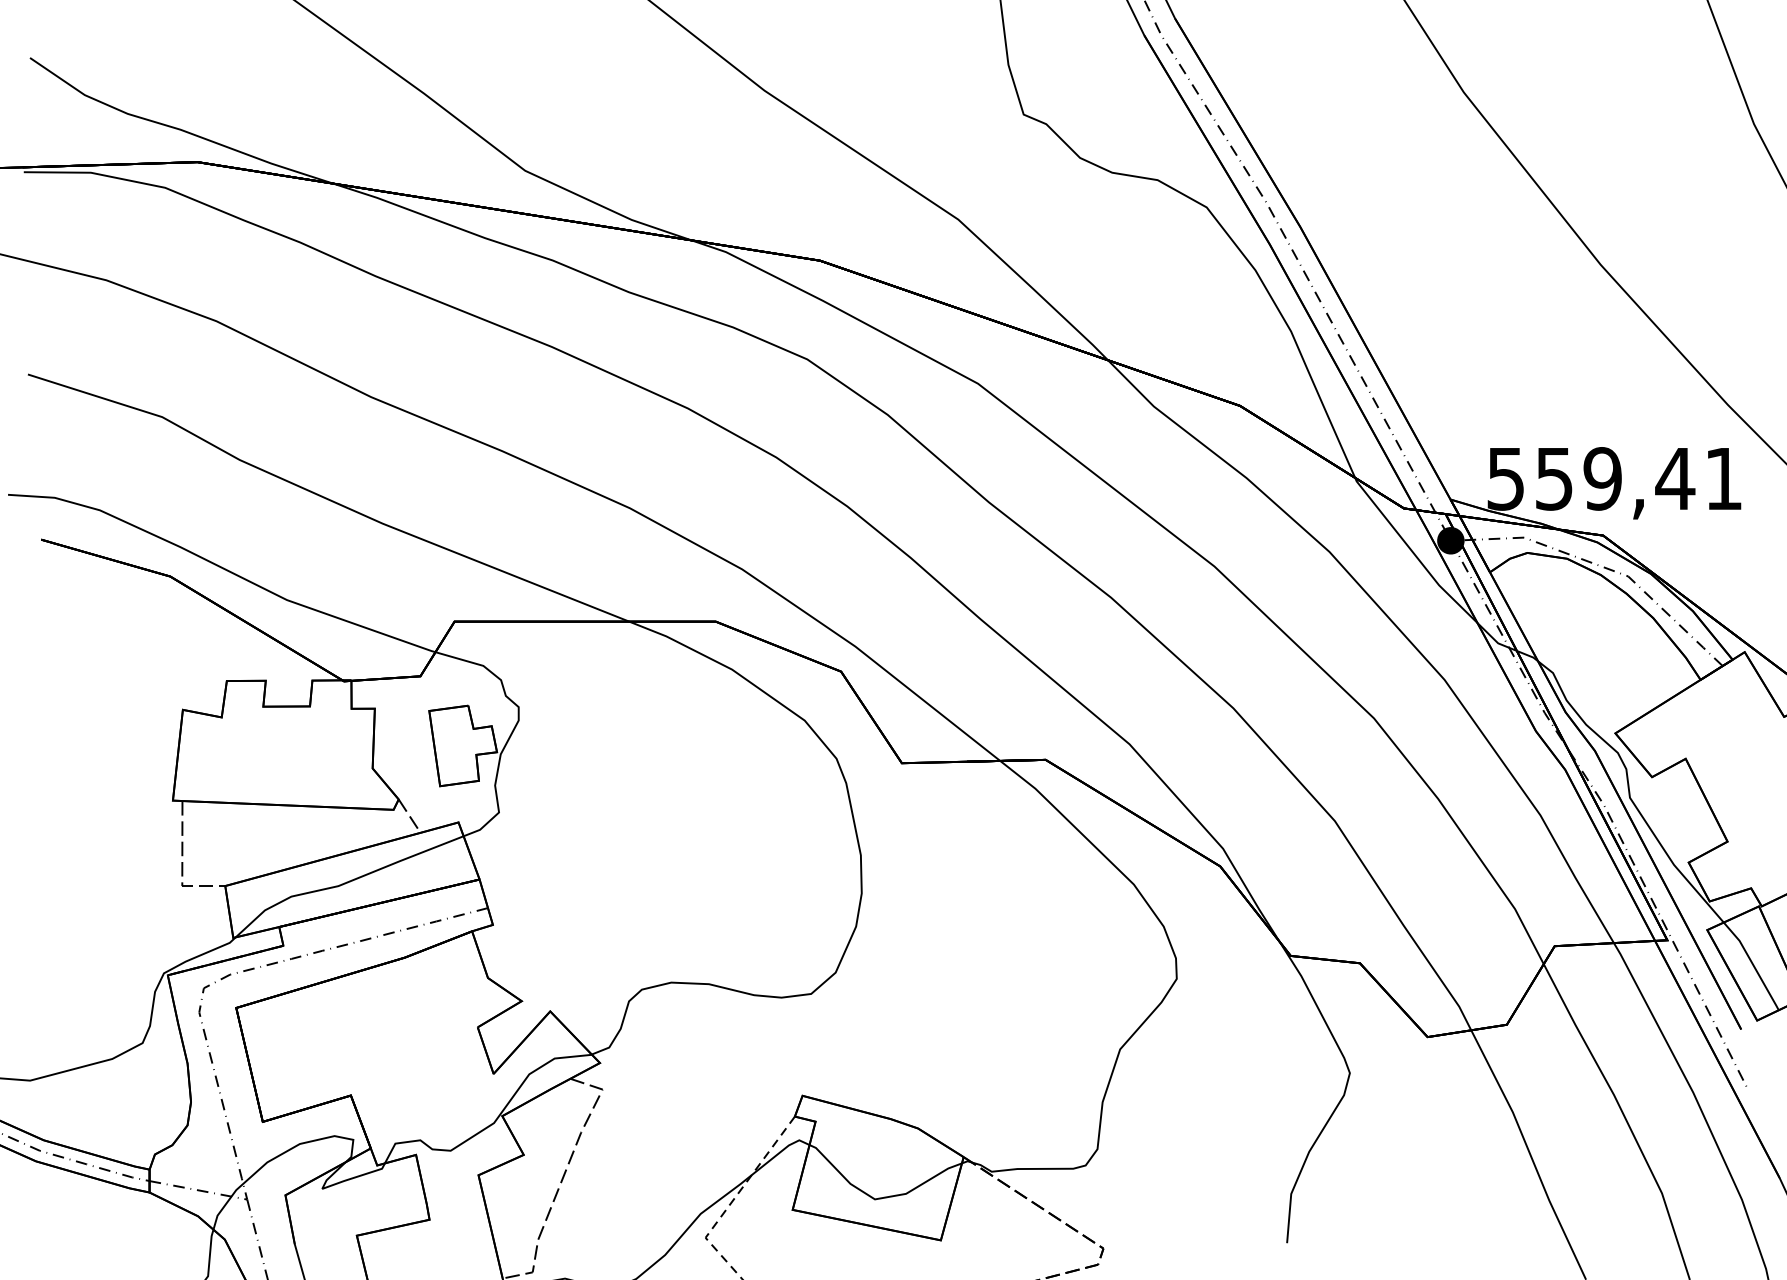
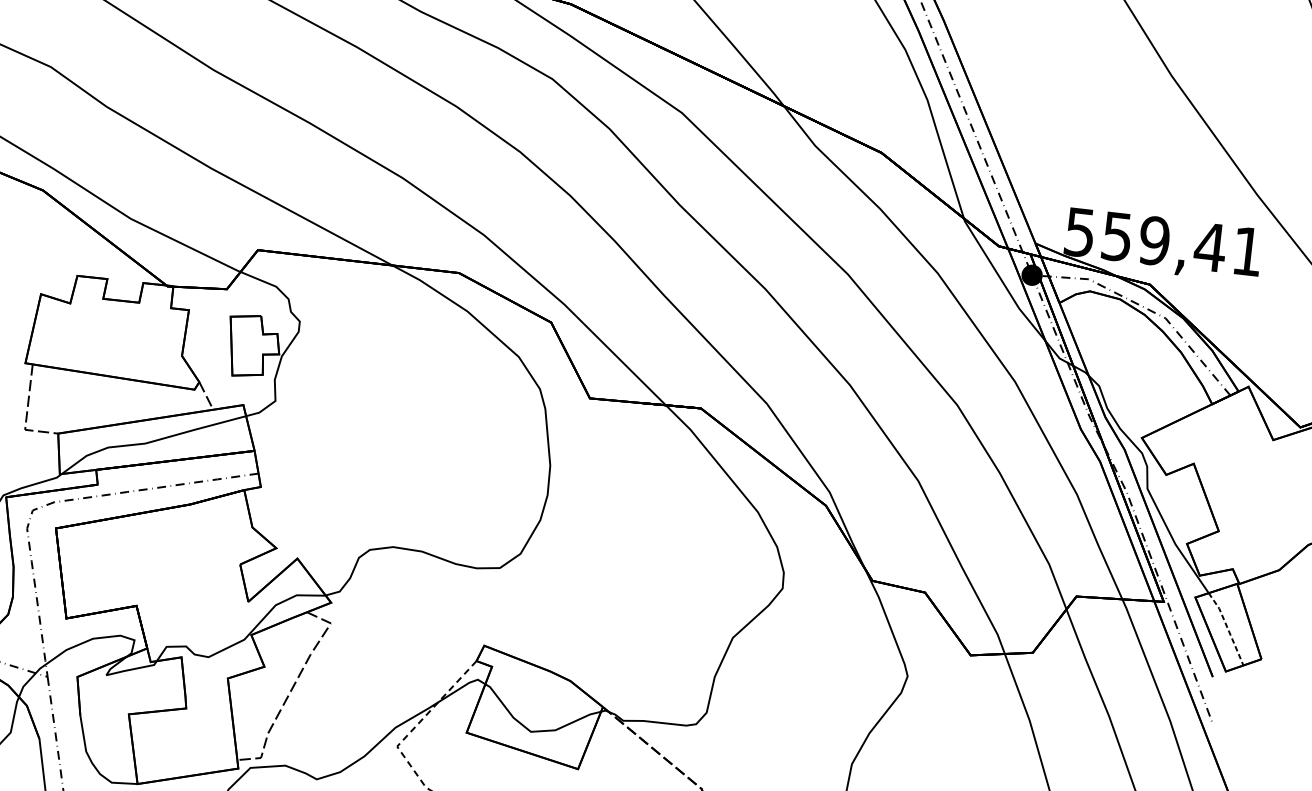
line: (1753, 965) -> (1227, 628), solid -> dashed

